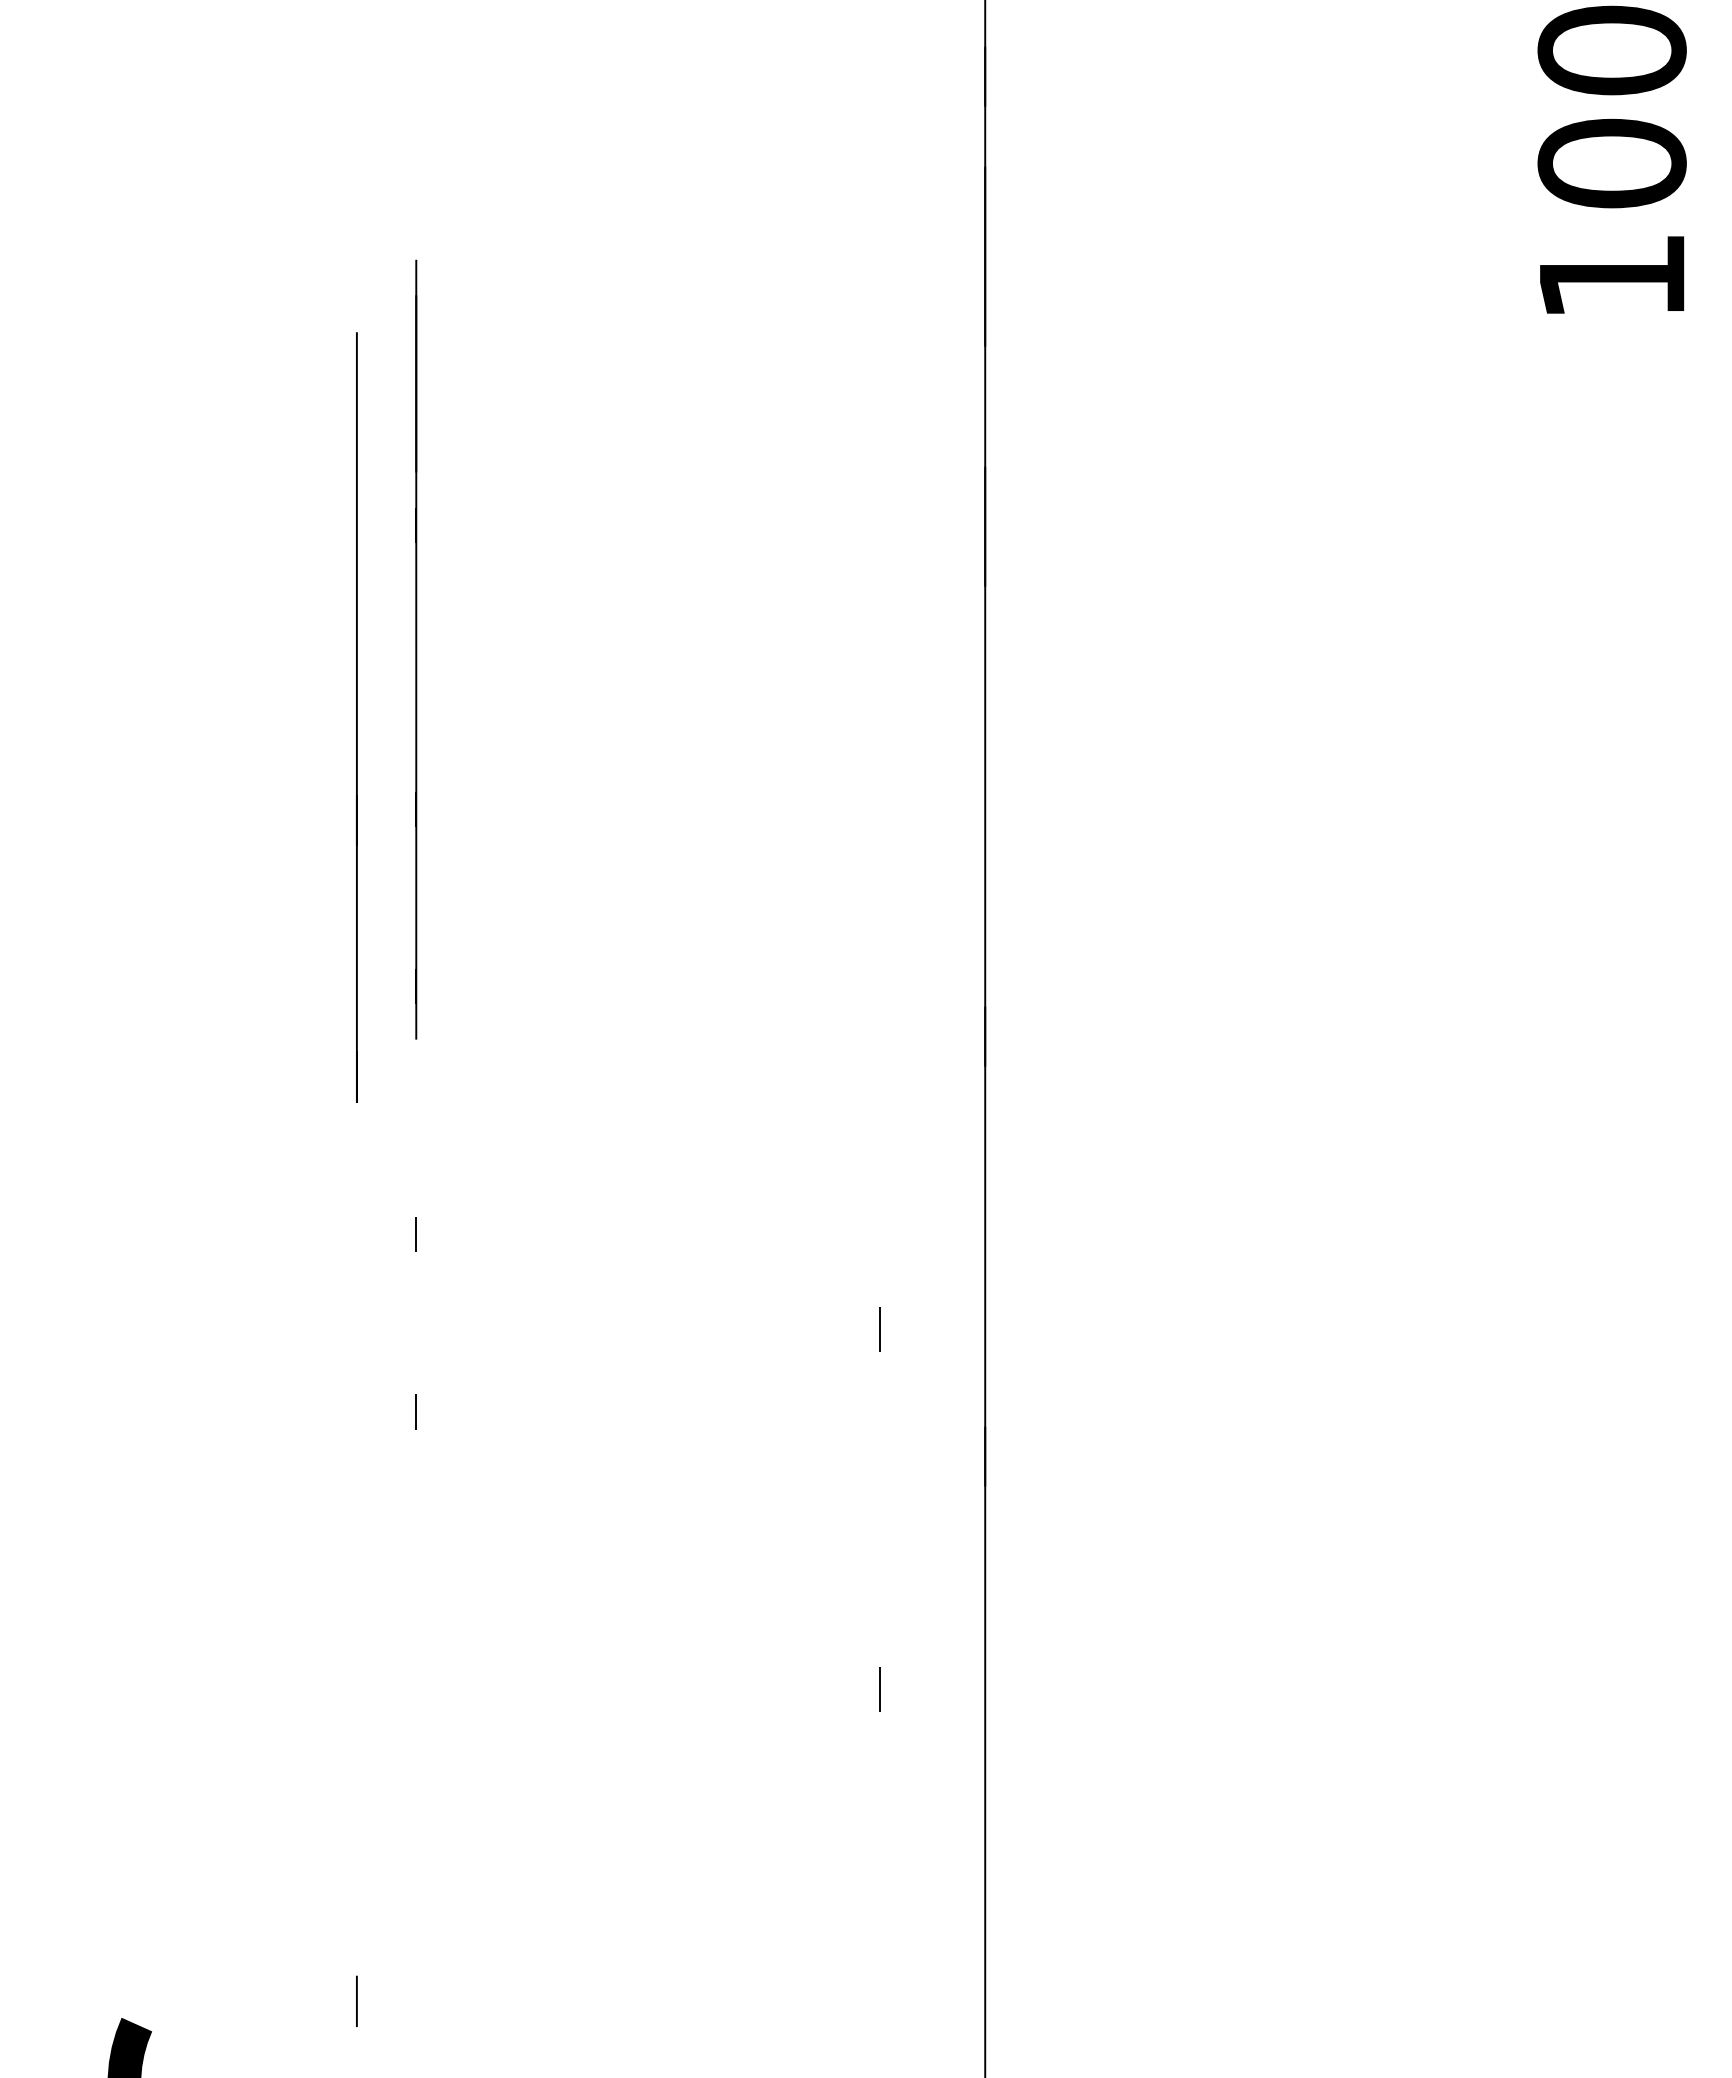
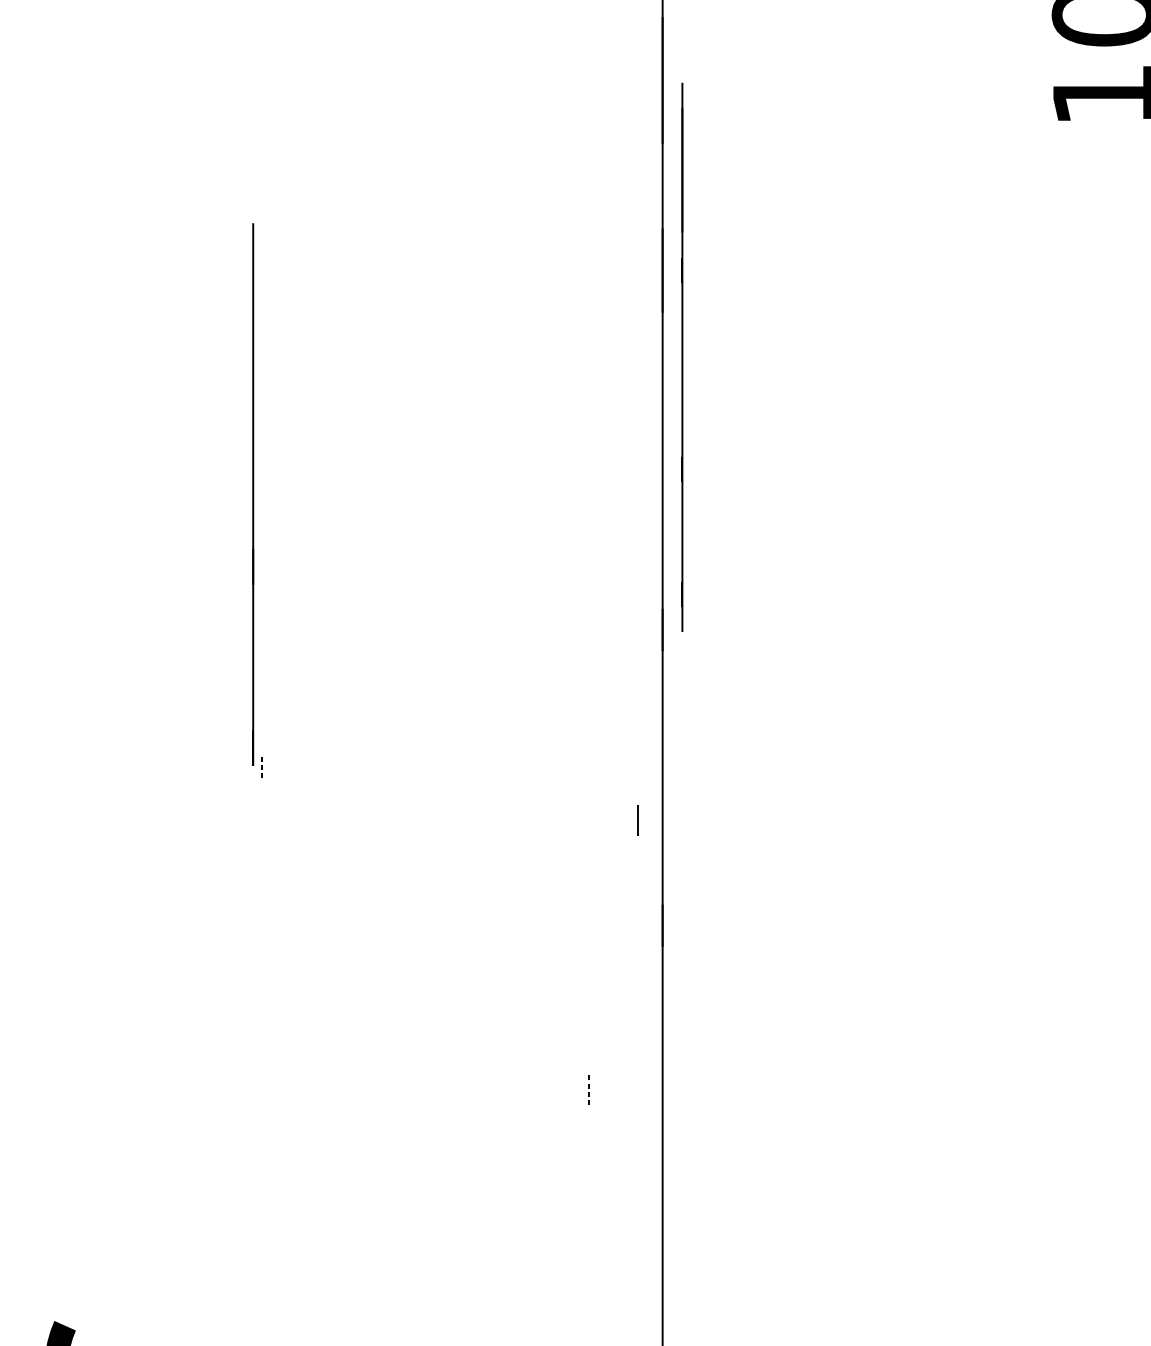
line: (416, 649) -> (682, 357), moved
line: (356, 717) -> (252, 494), moved
line: (416, 1234) -> (262, 769), solid -> dashed
line: (879, 1329) -> (637, 820), moved
line: (415, 1411) -> (261, 893), removed
line: (880, 1688) -> (588, 1089), solid -> dashed
line: (356, 2000) -> (219, 1308), removed

